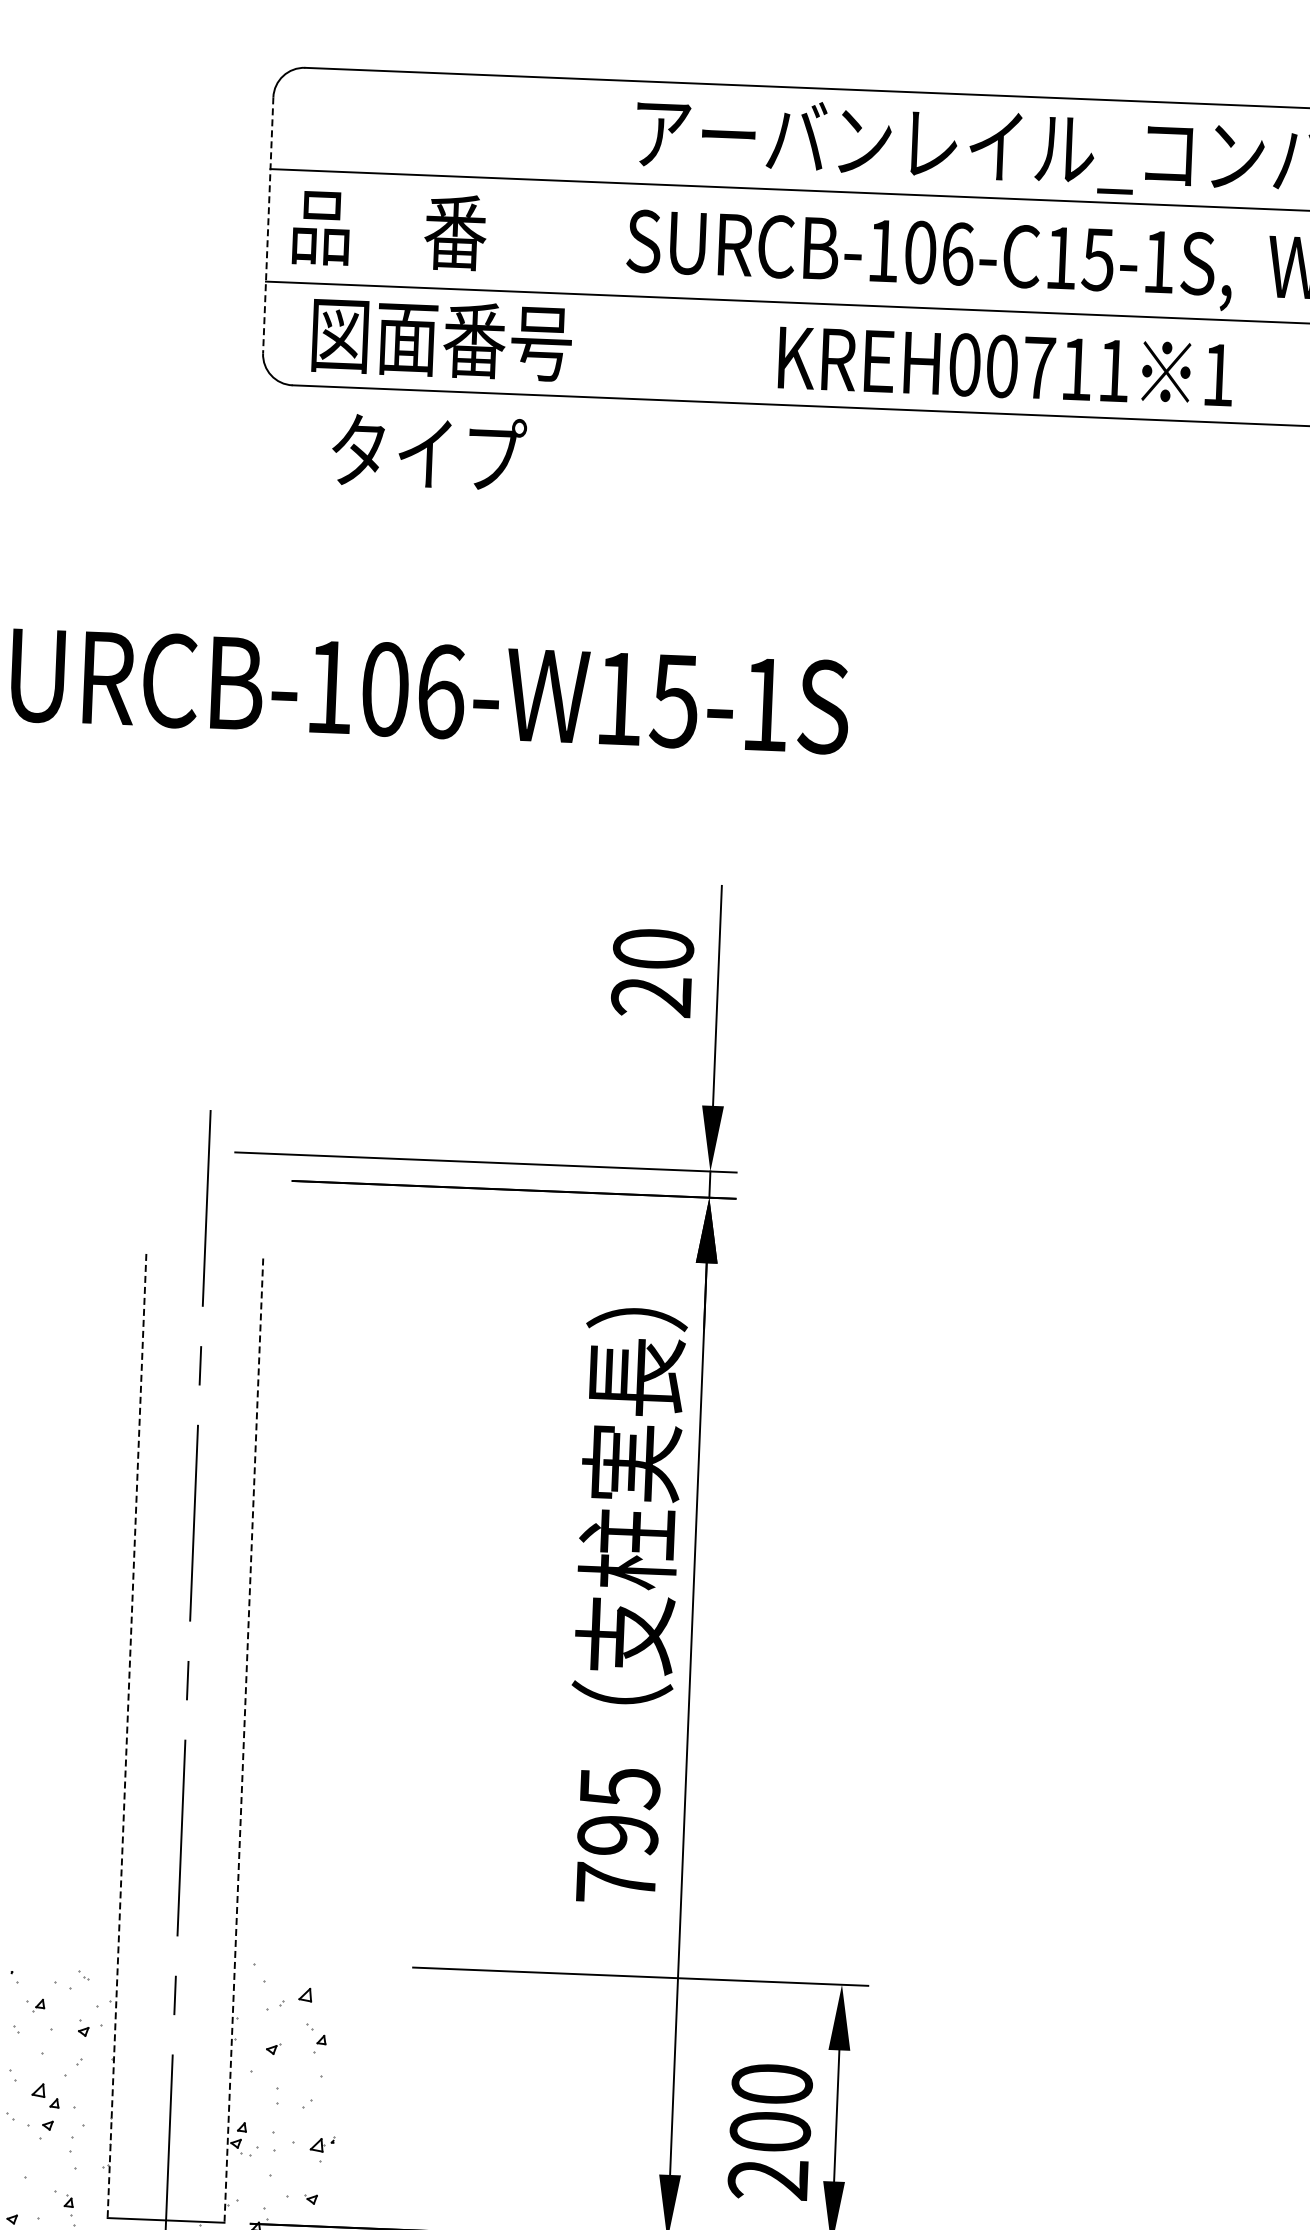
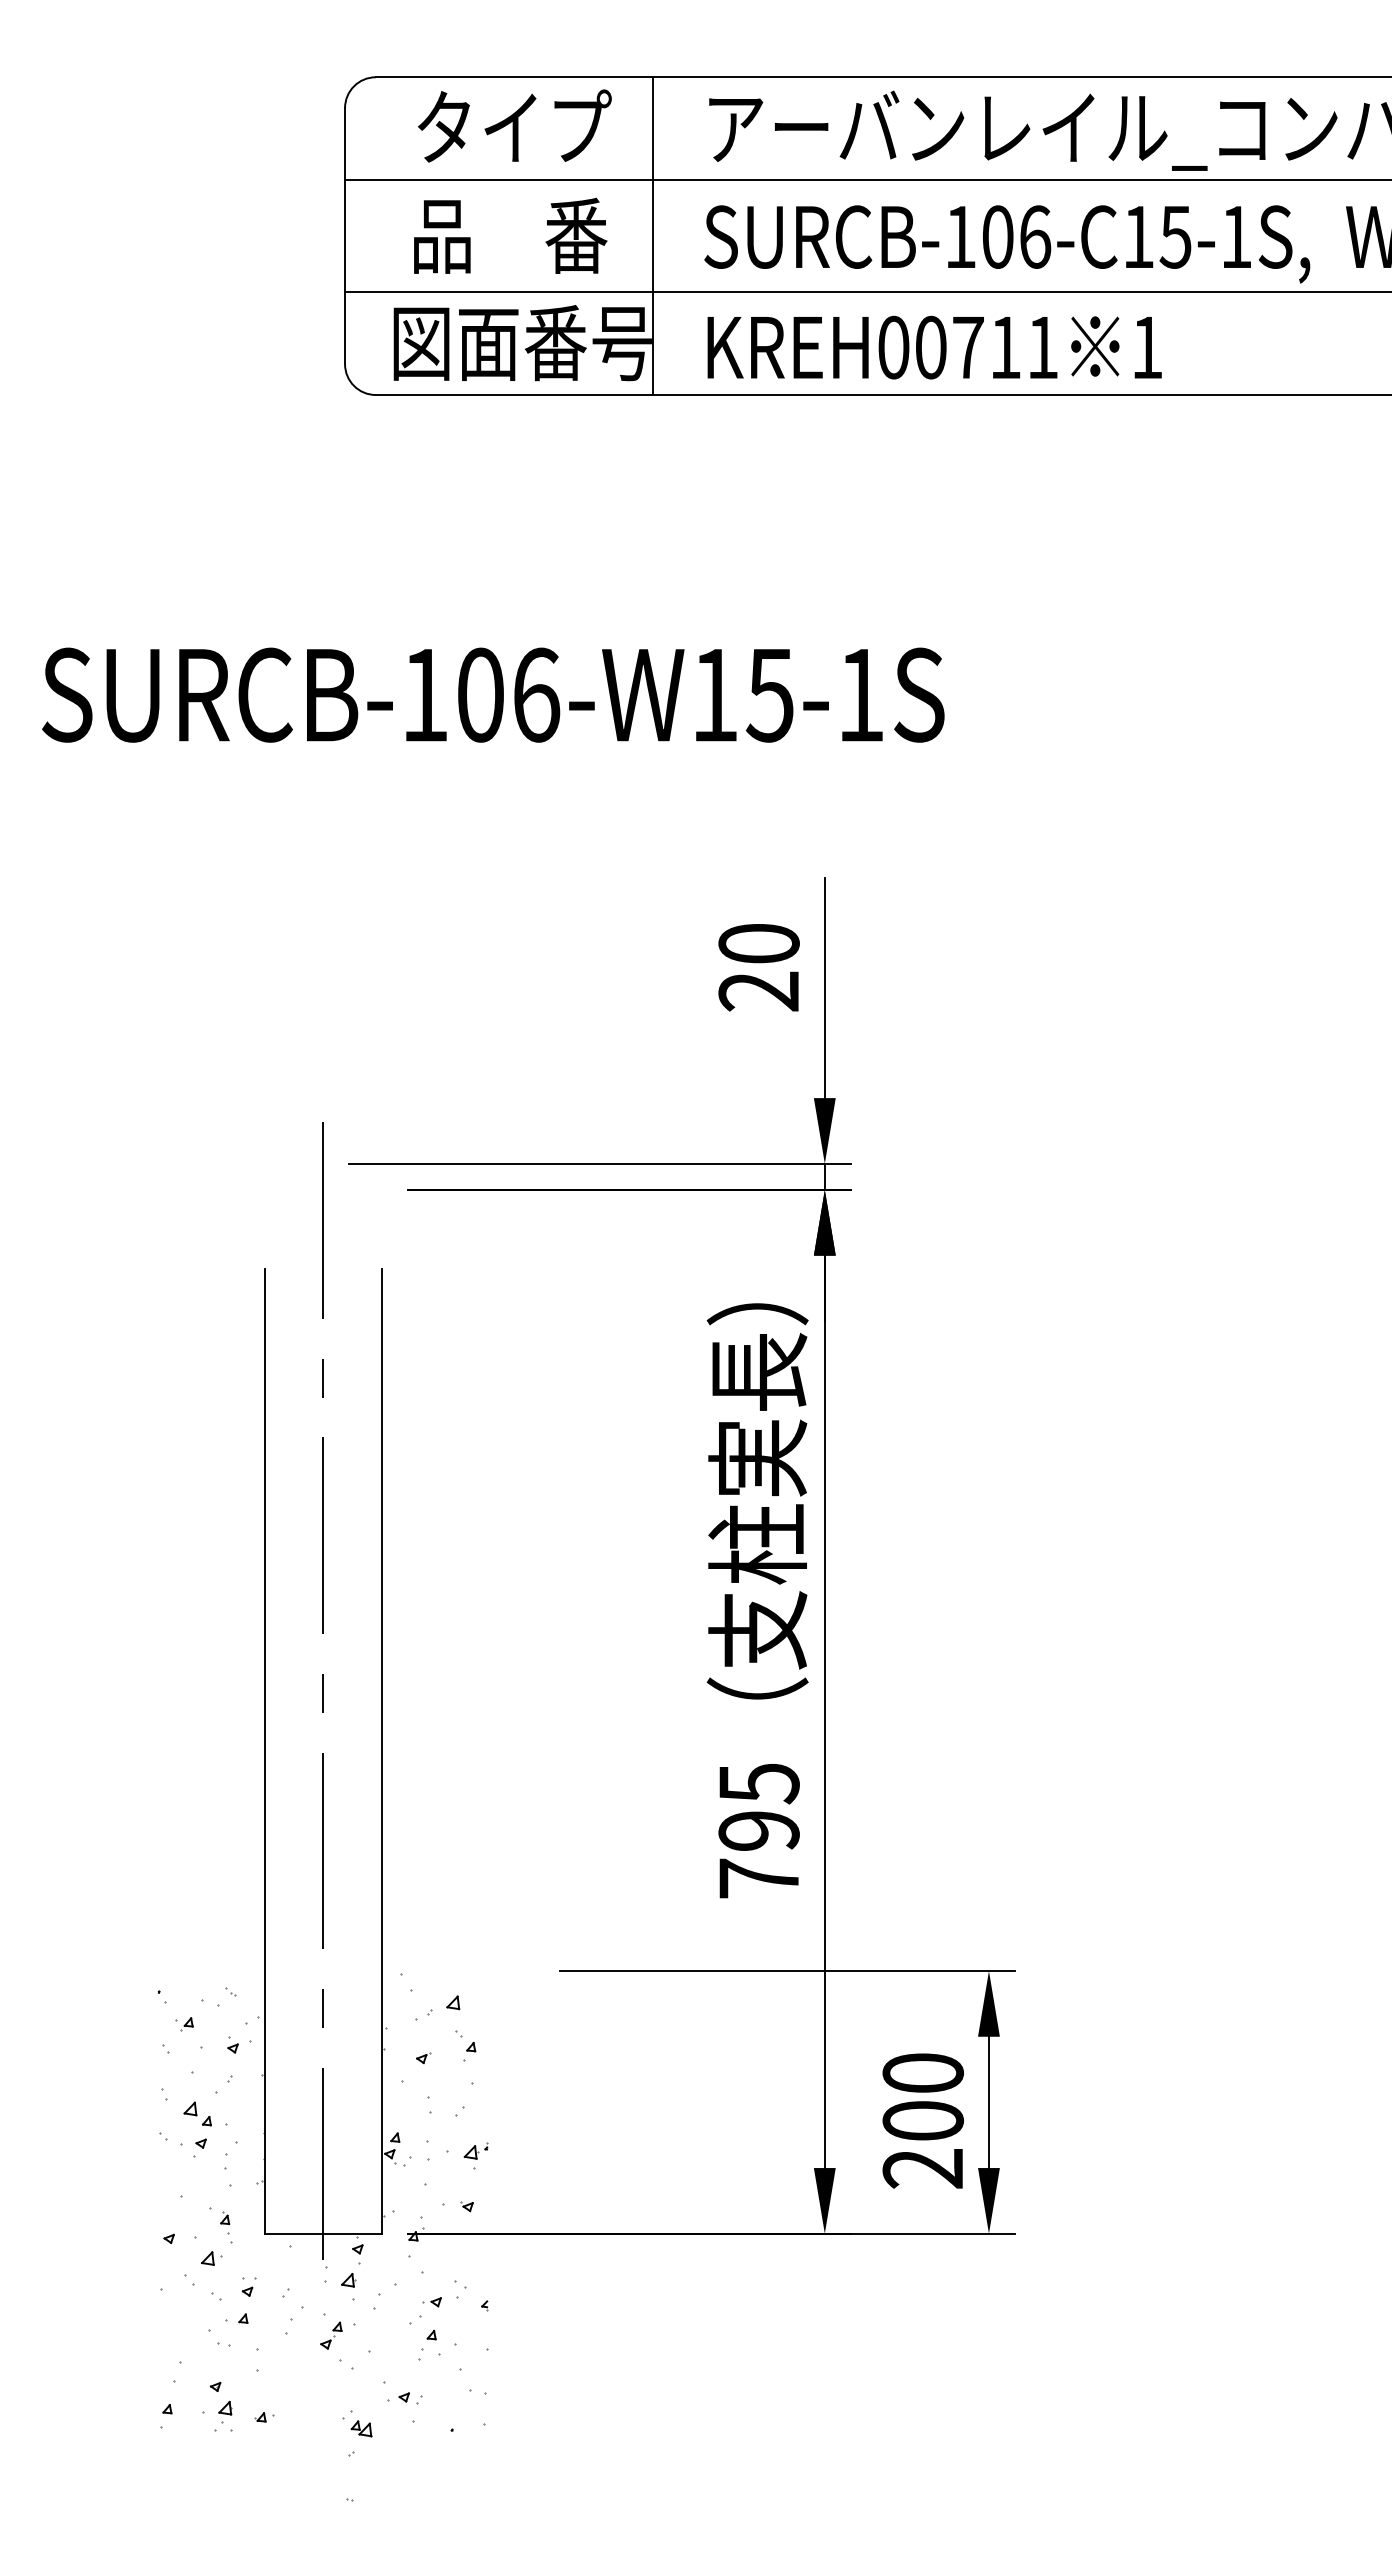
line: (268, 225) -> (345, 236), dashed -> solid
text: (389, 229) -> (510, 235), moved
line: (575, 238) -> (652, 236), added
text: (1005, 366) -> (934, 347), moved
text: (428, 451) -> (514, 125), moved
line: (126, 1736) -> (264, 1751), dashed -> solid
line: (243, 1740) -> (381, 1751), dashed -> solid

